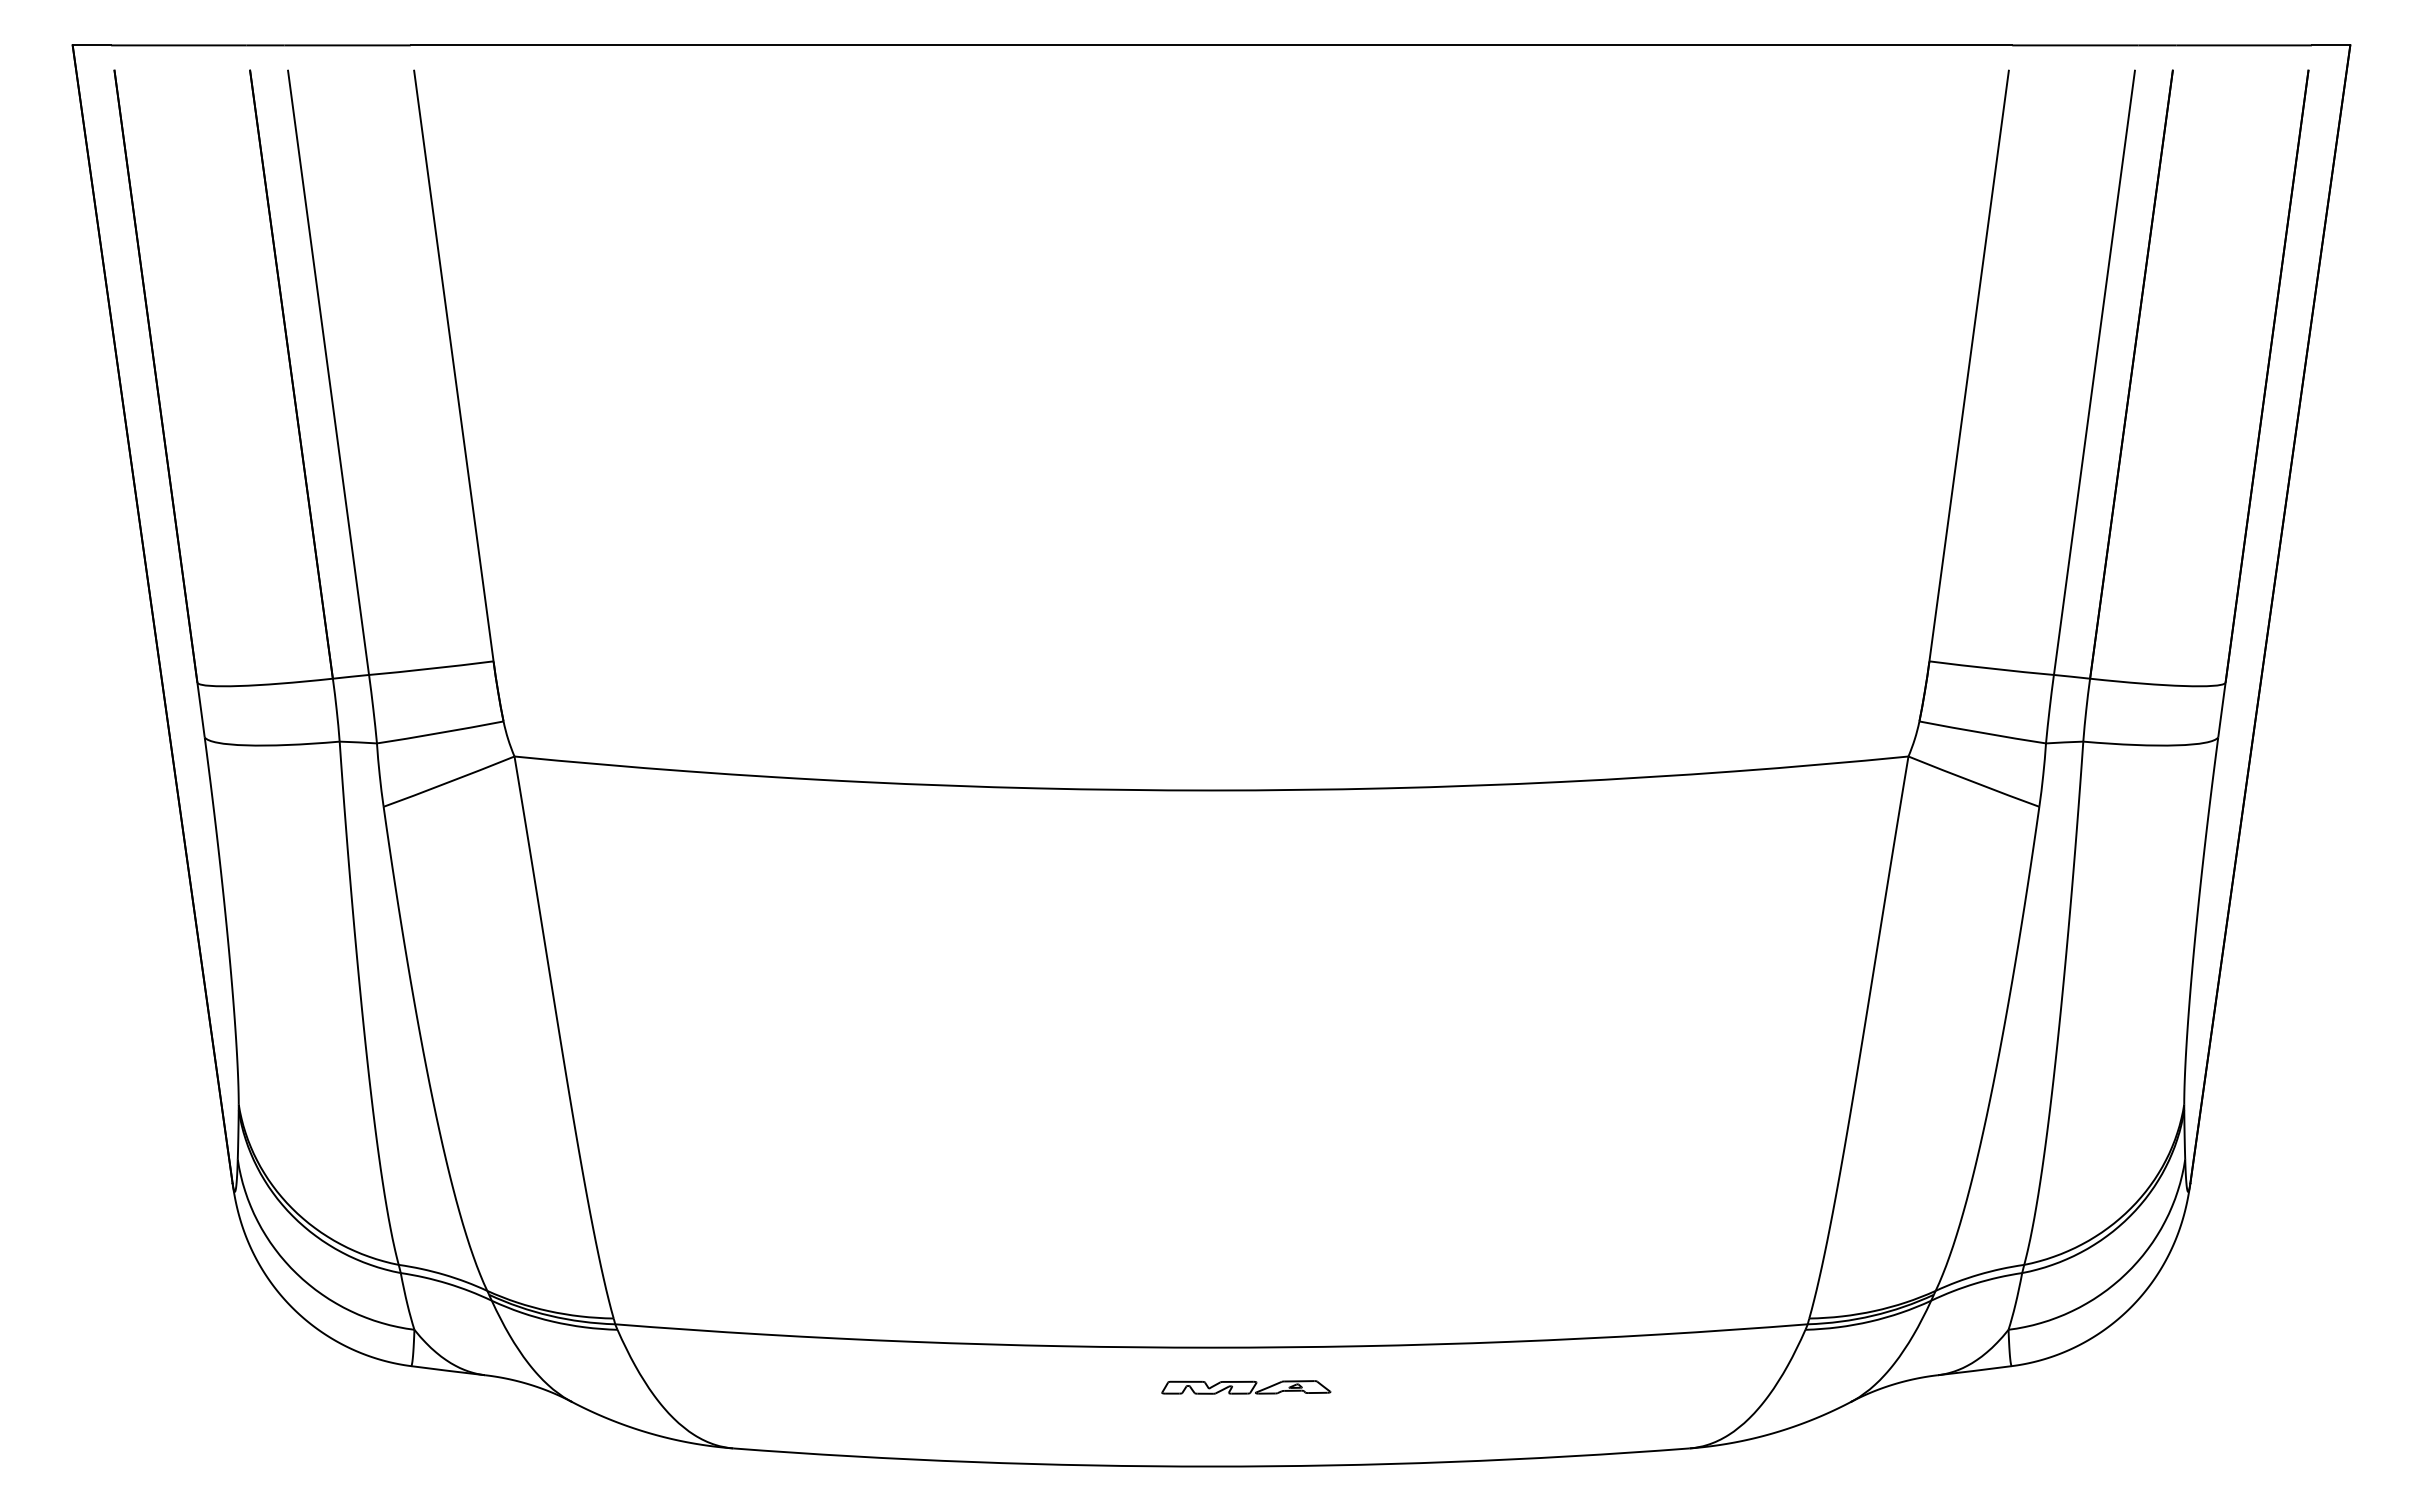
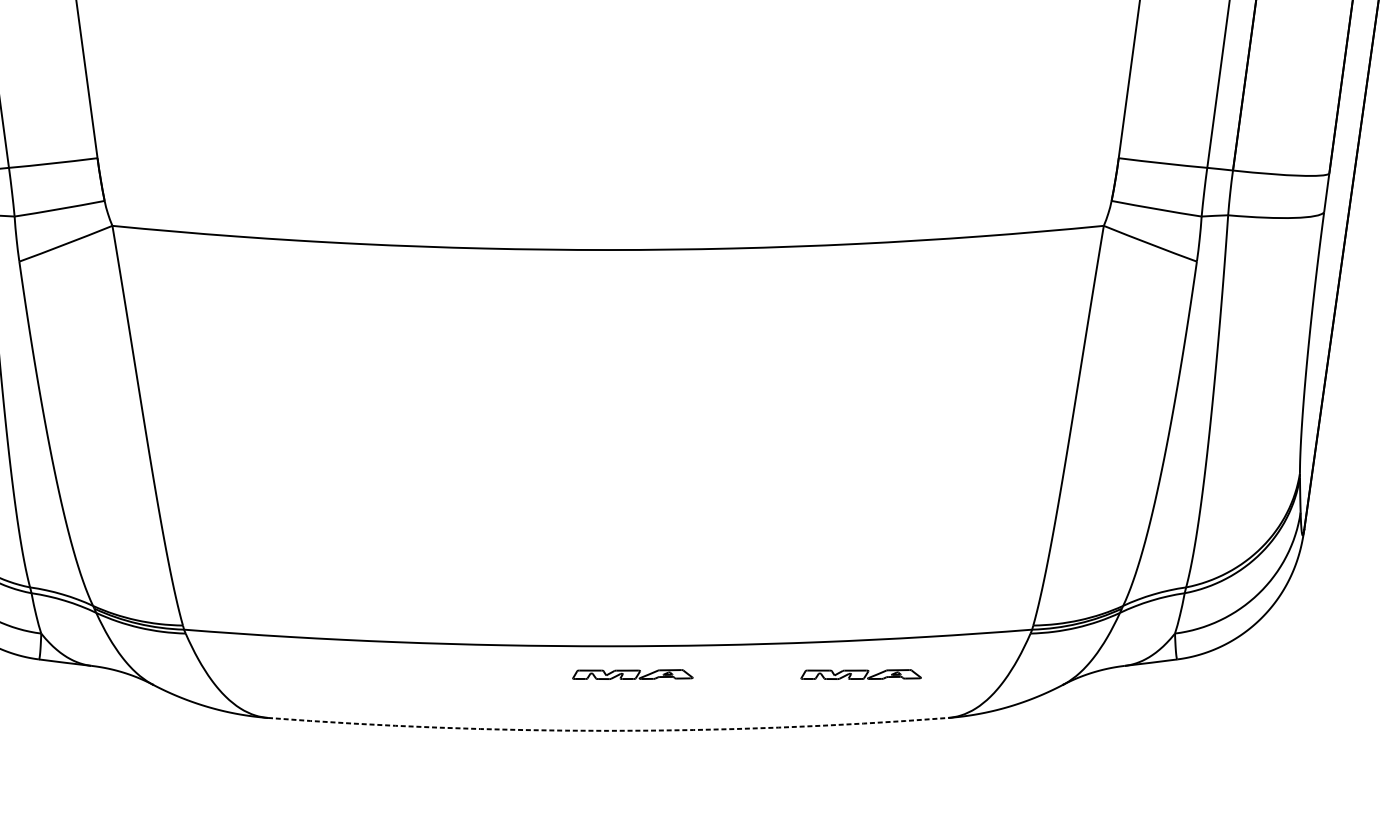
part: (1567, 1387) -> (861, 674), added
arc: (1211, 1466) -> (608, 730), solid -> dashed

